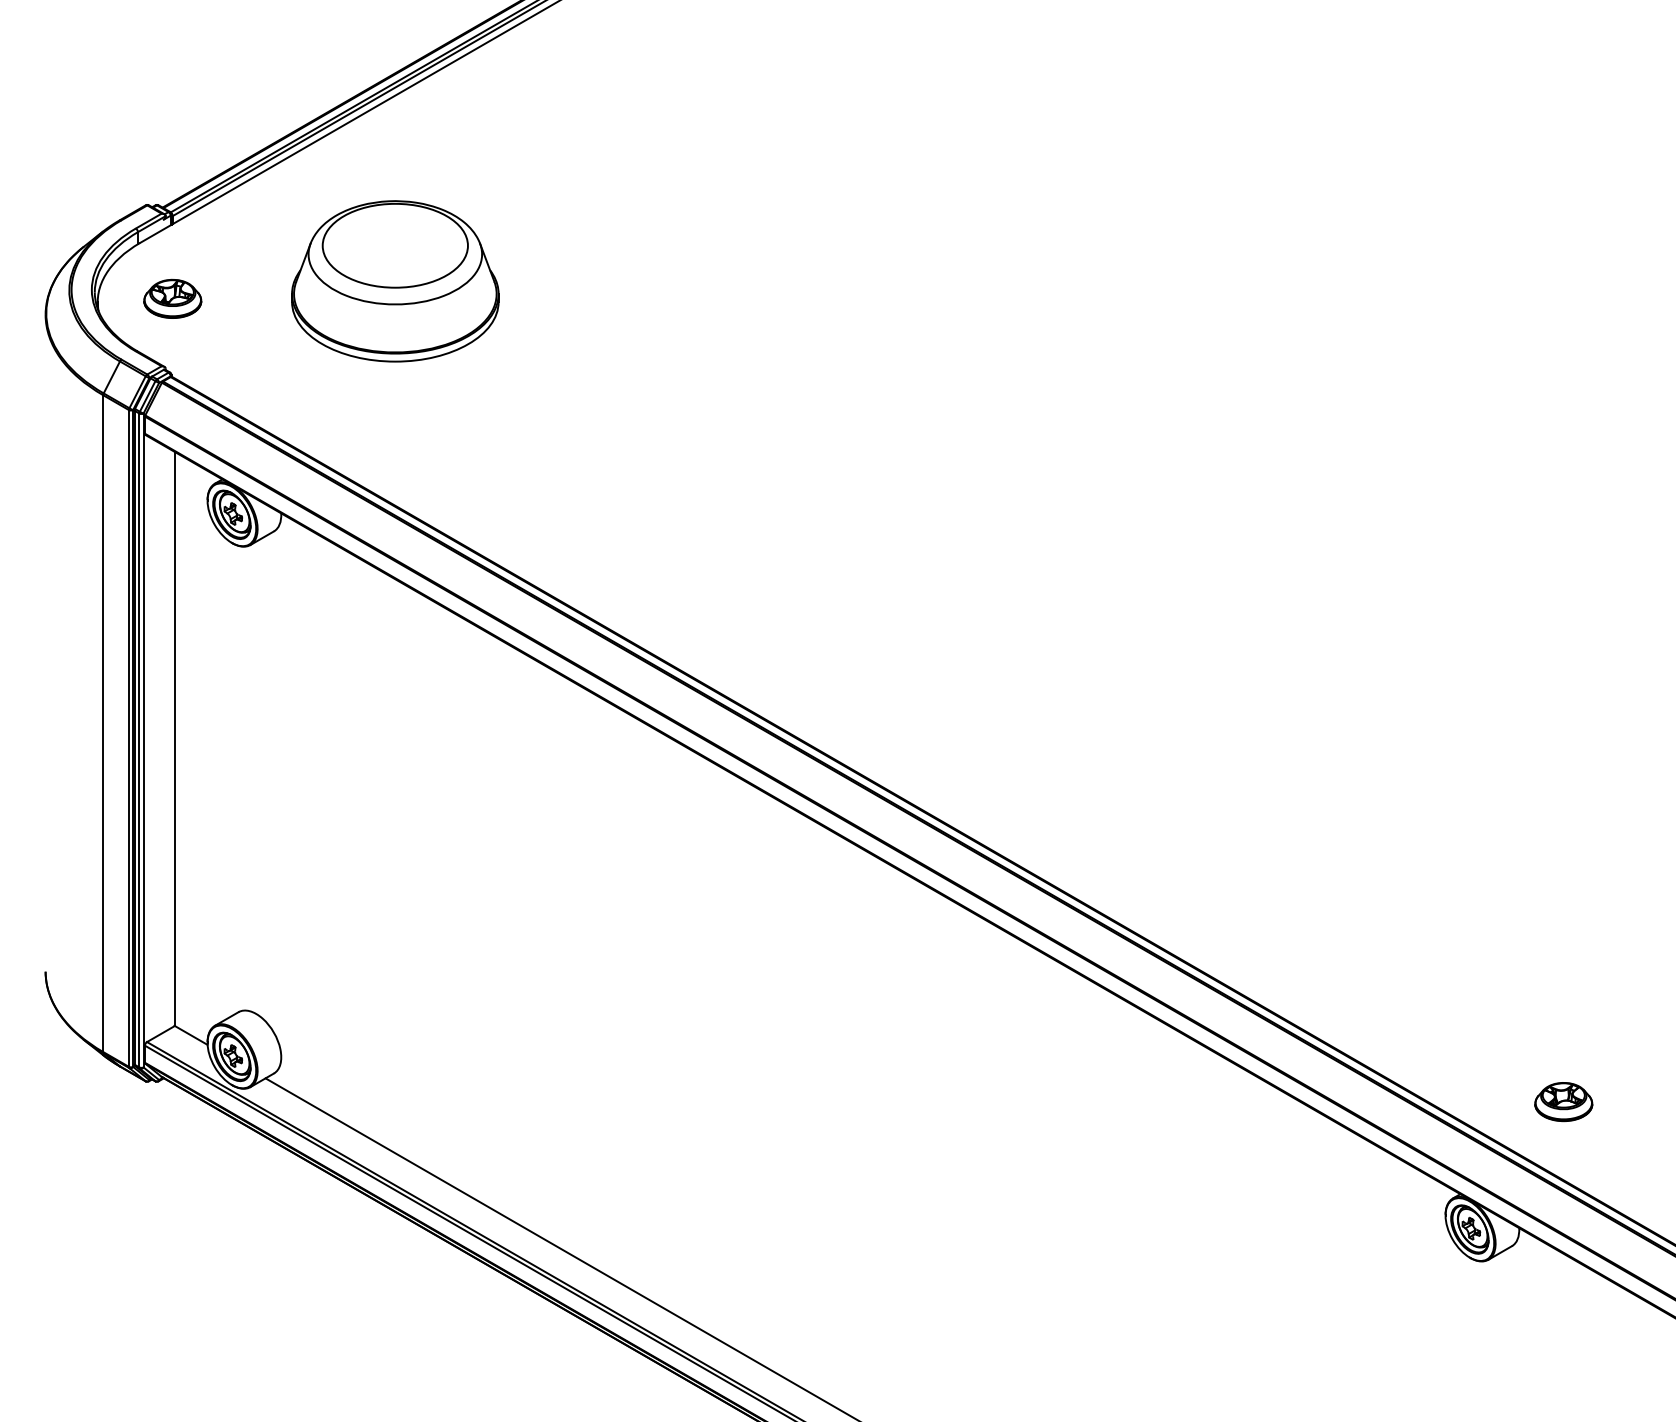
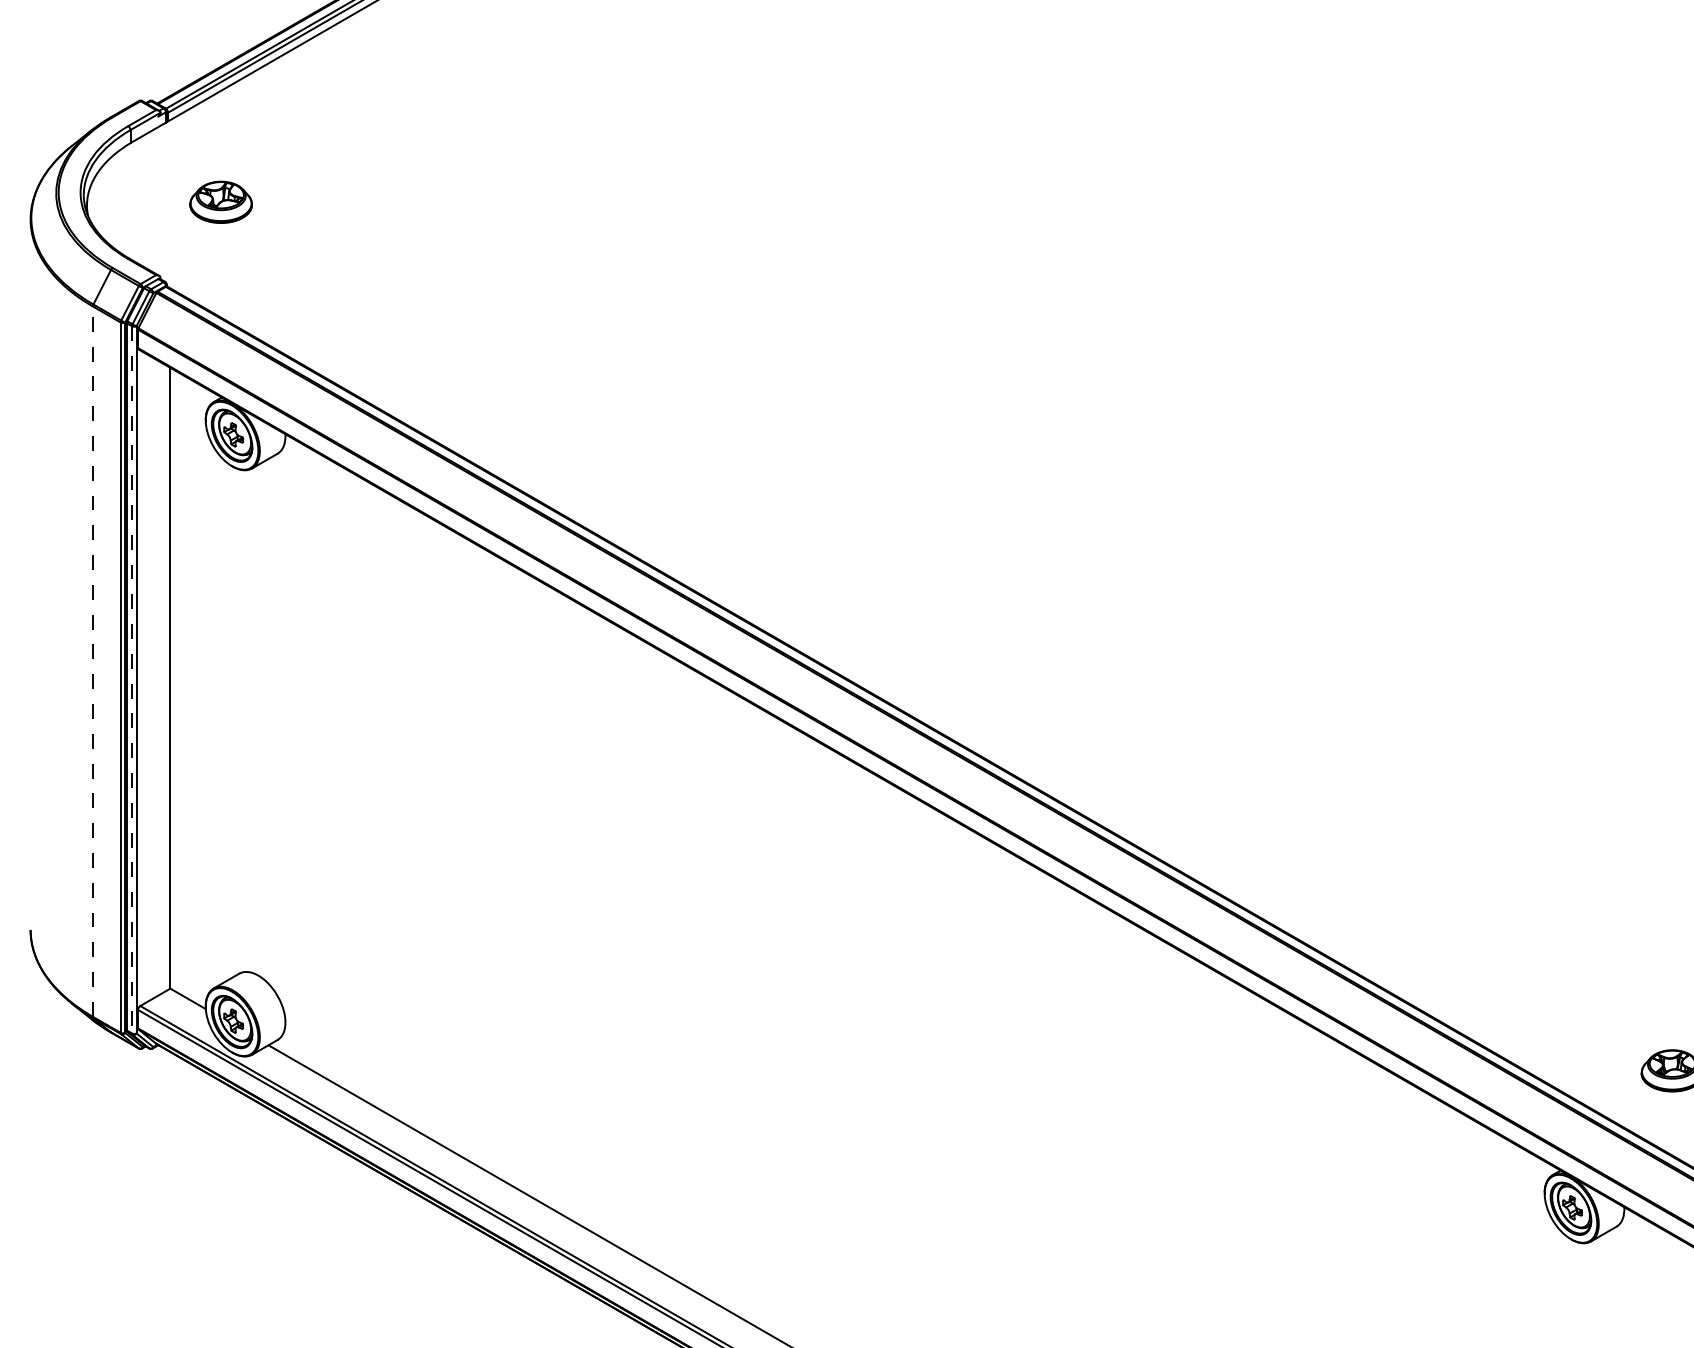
part: (395, 281) -> (409, 183), removed
part: (172, 298) -> (220, 201), moved
line: (103, 723) -> (93, 661), solid -> dashed
line: (139, 740) -> (132, 679), solid -> dashed

